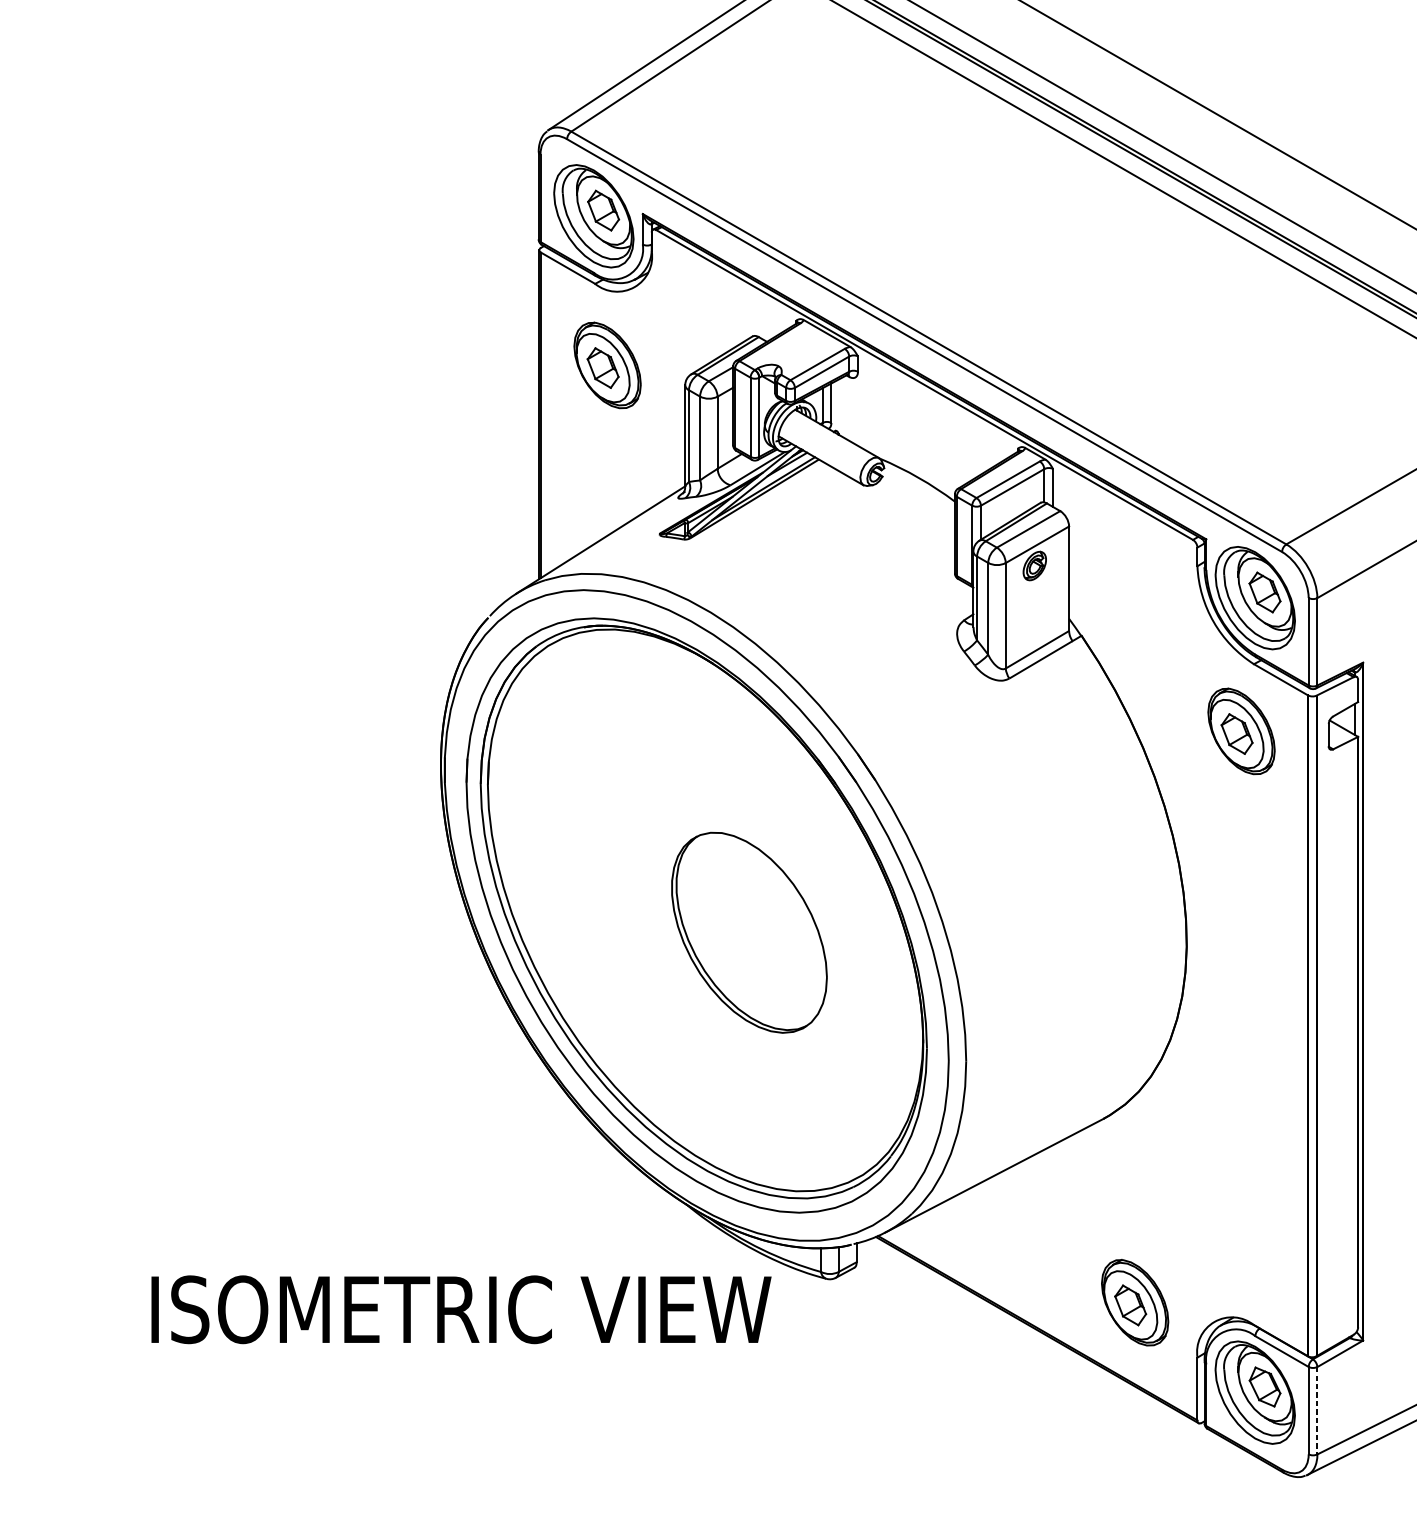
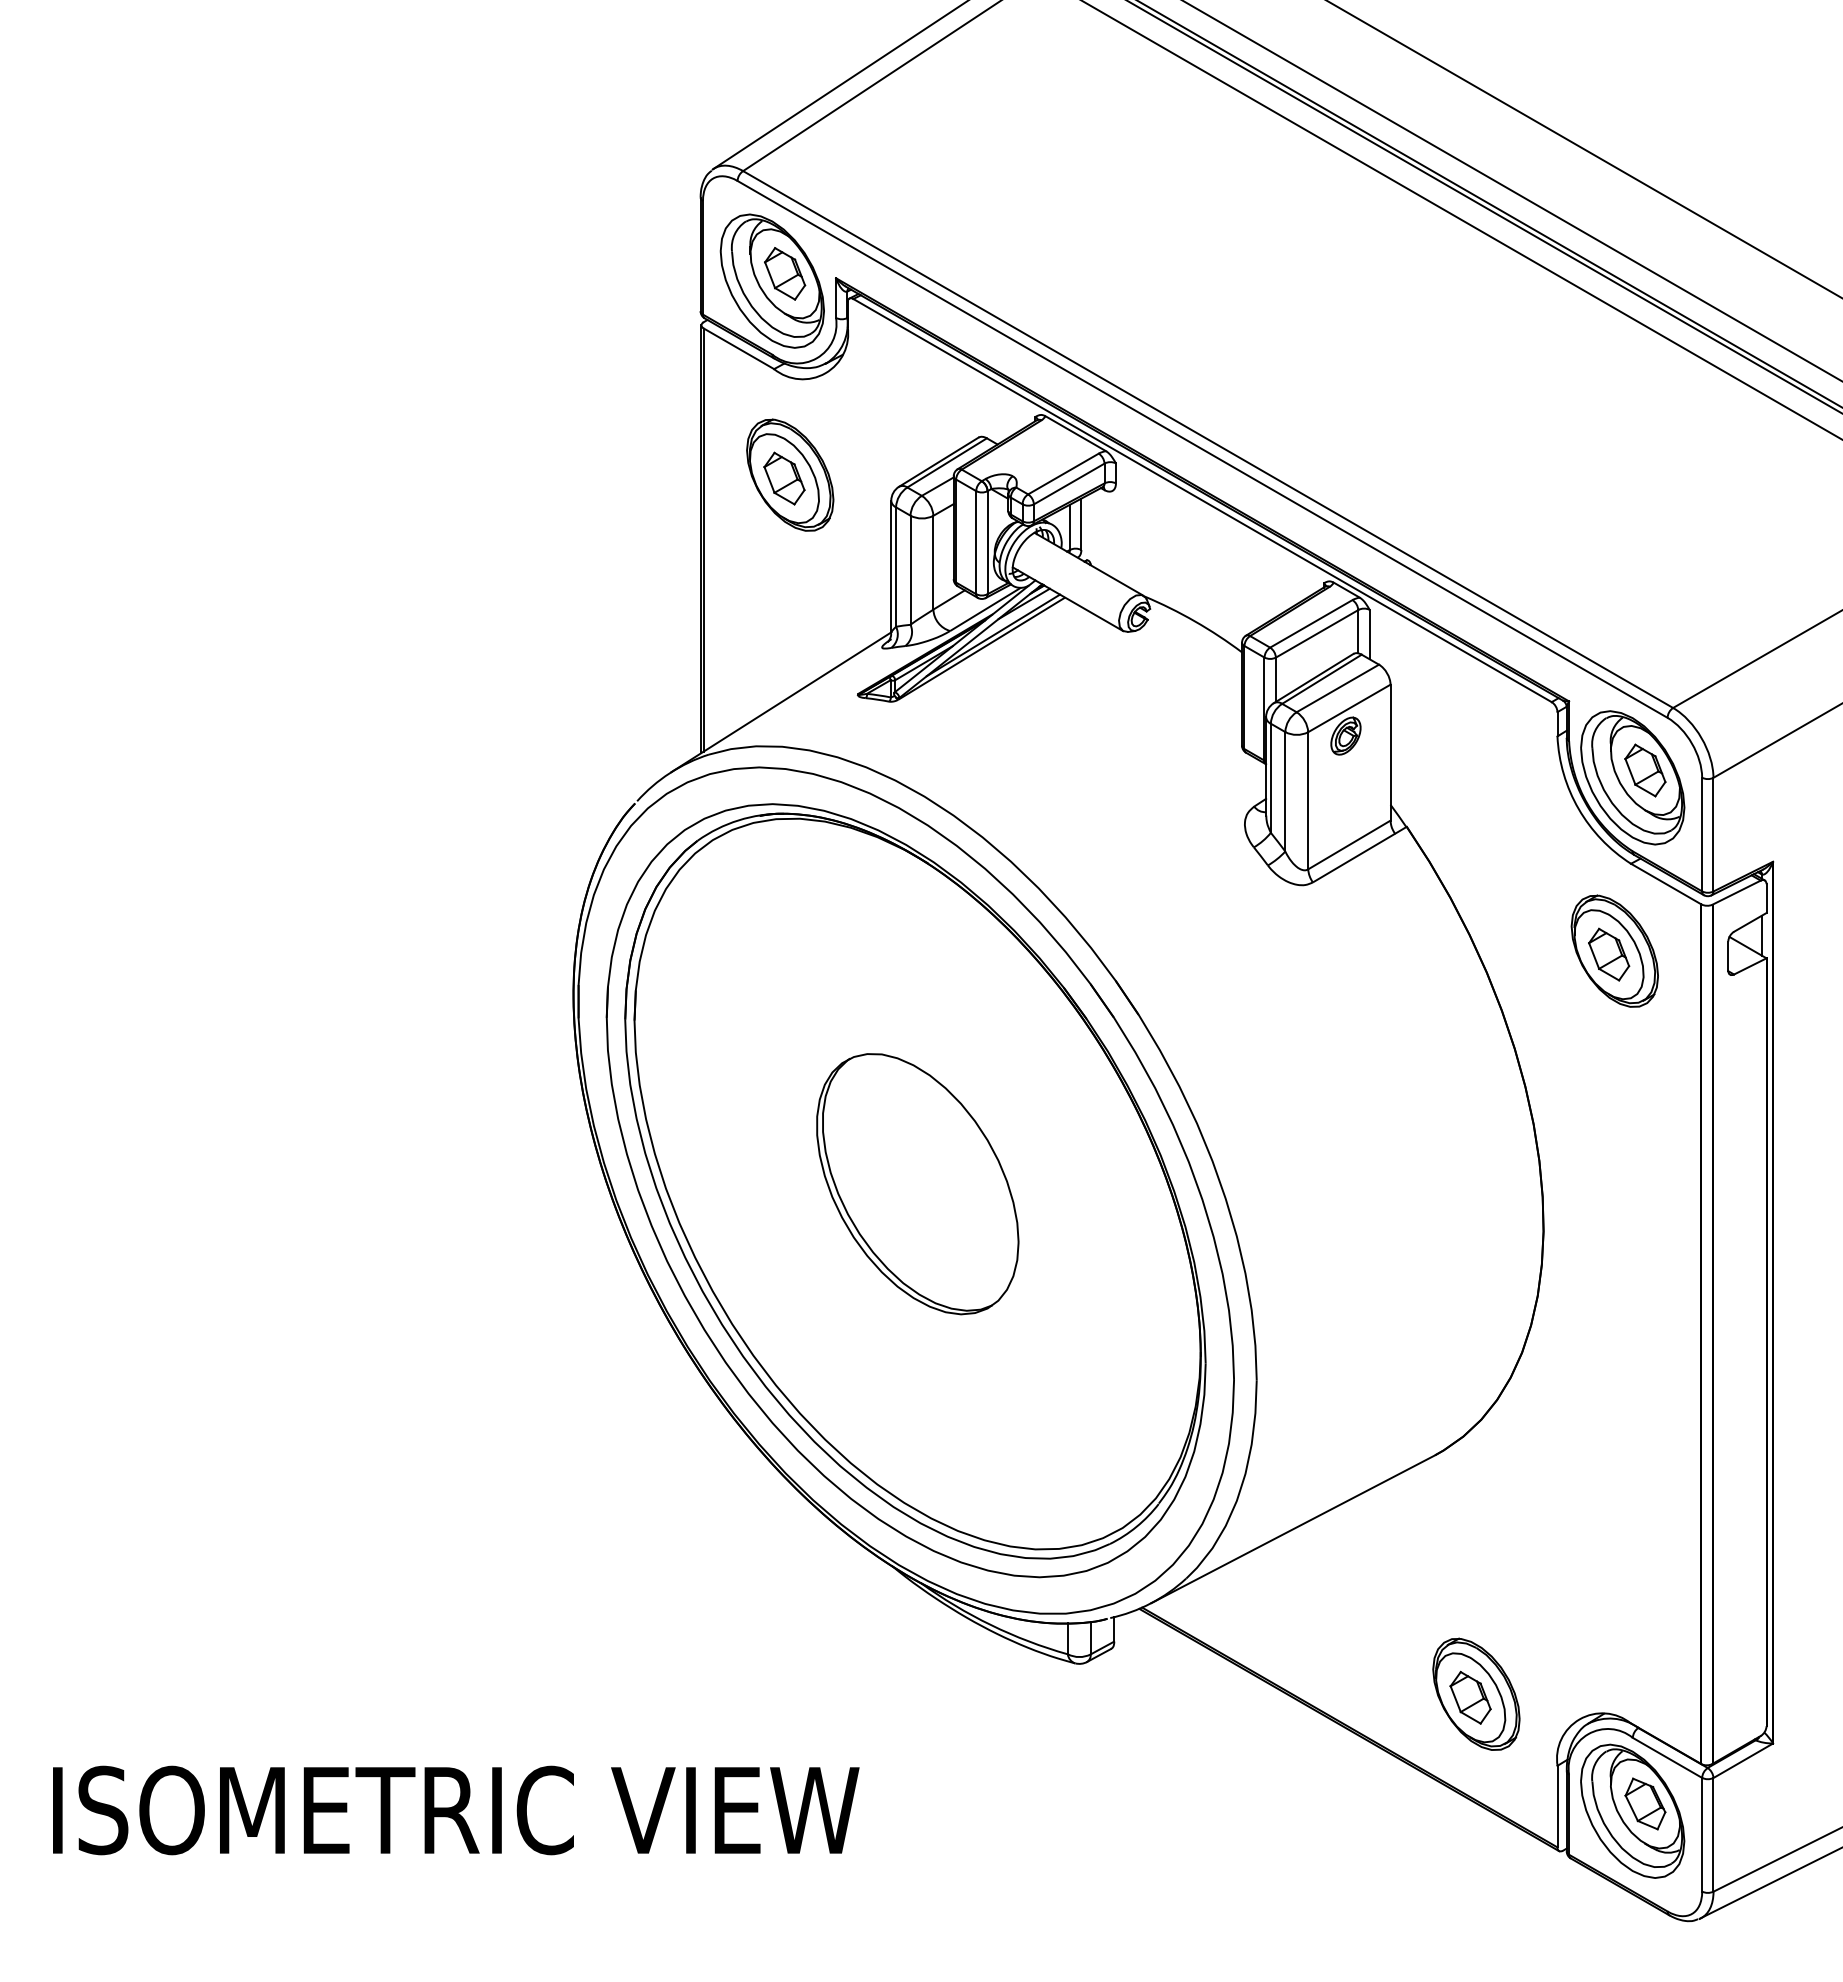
part: (749, 933) -> (917, 1184), moved
text: (461, 1309) -> (456, 1810), moved
line: (1317, 1410) -> (1713, 1834), dashed -> solid

